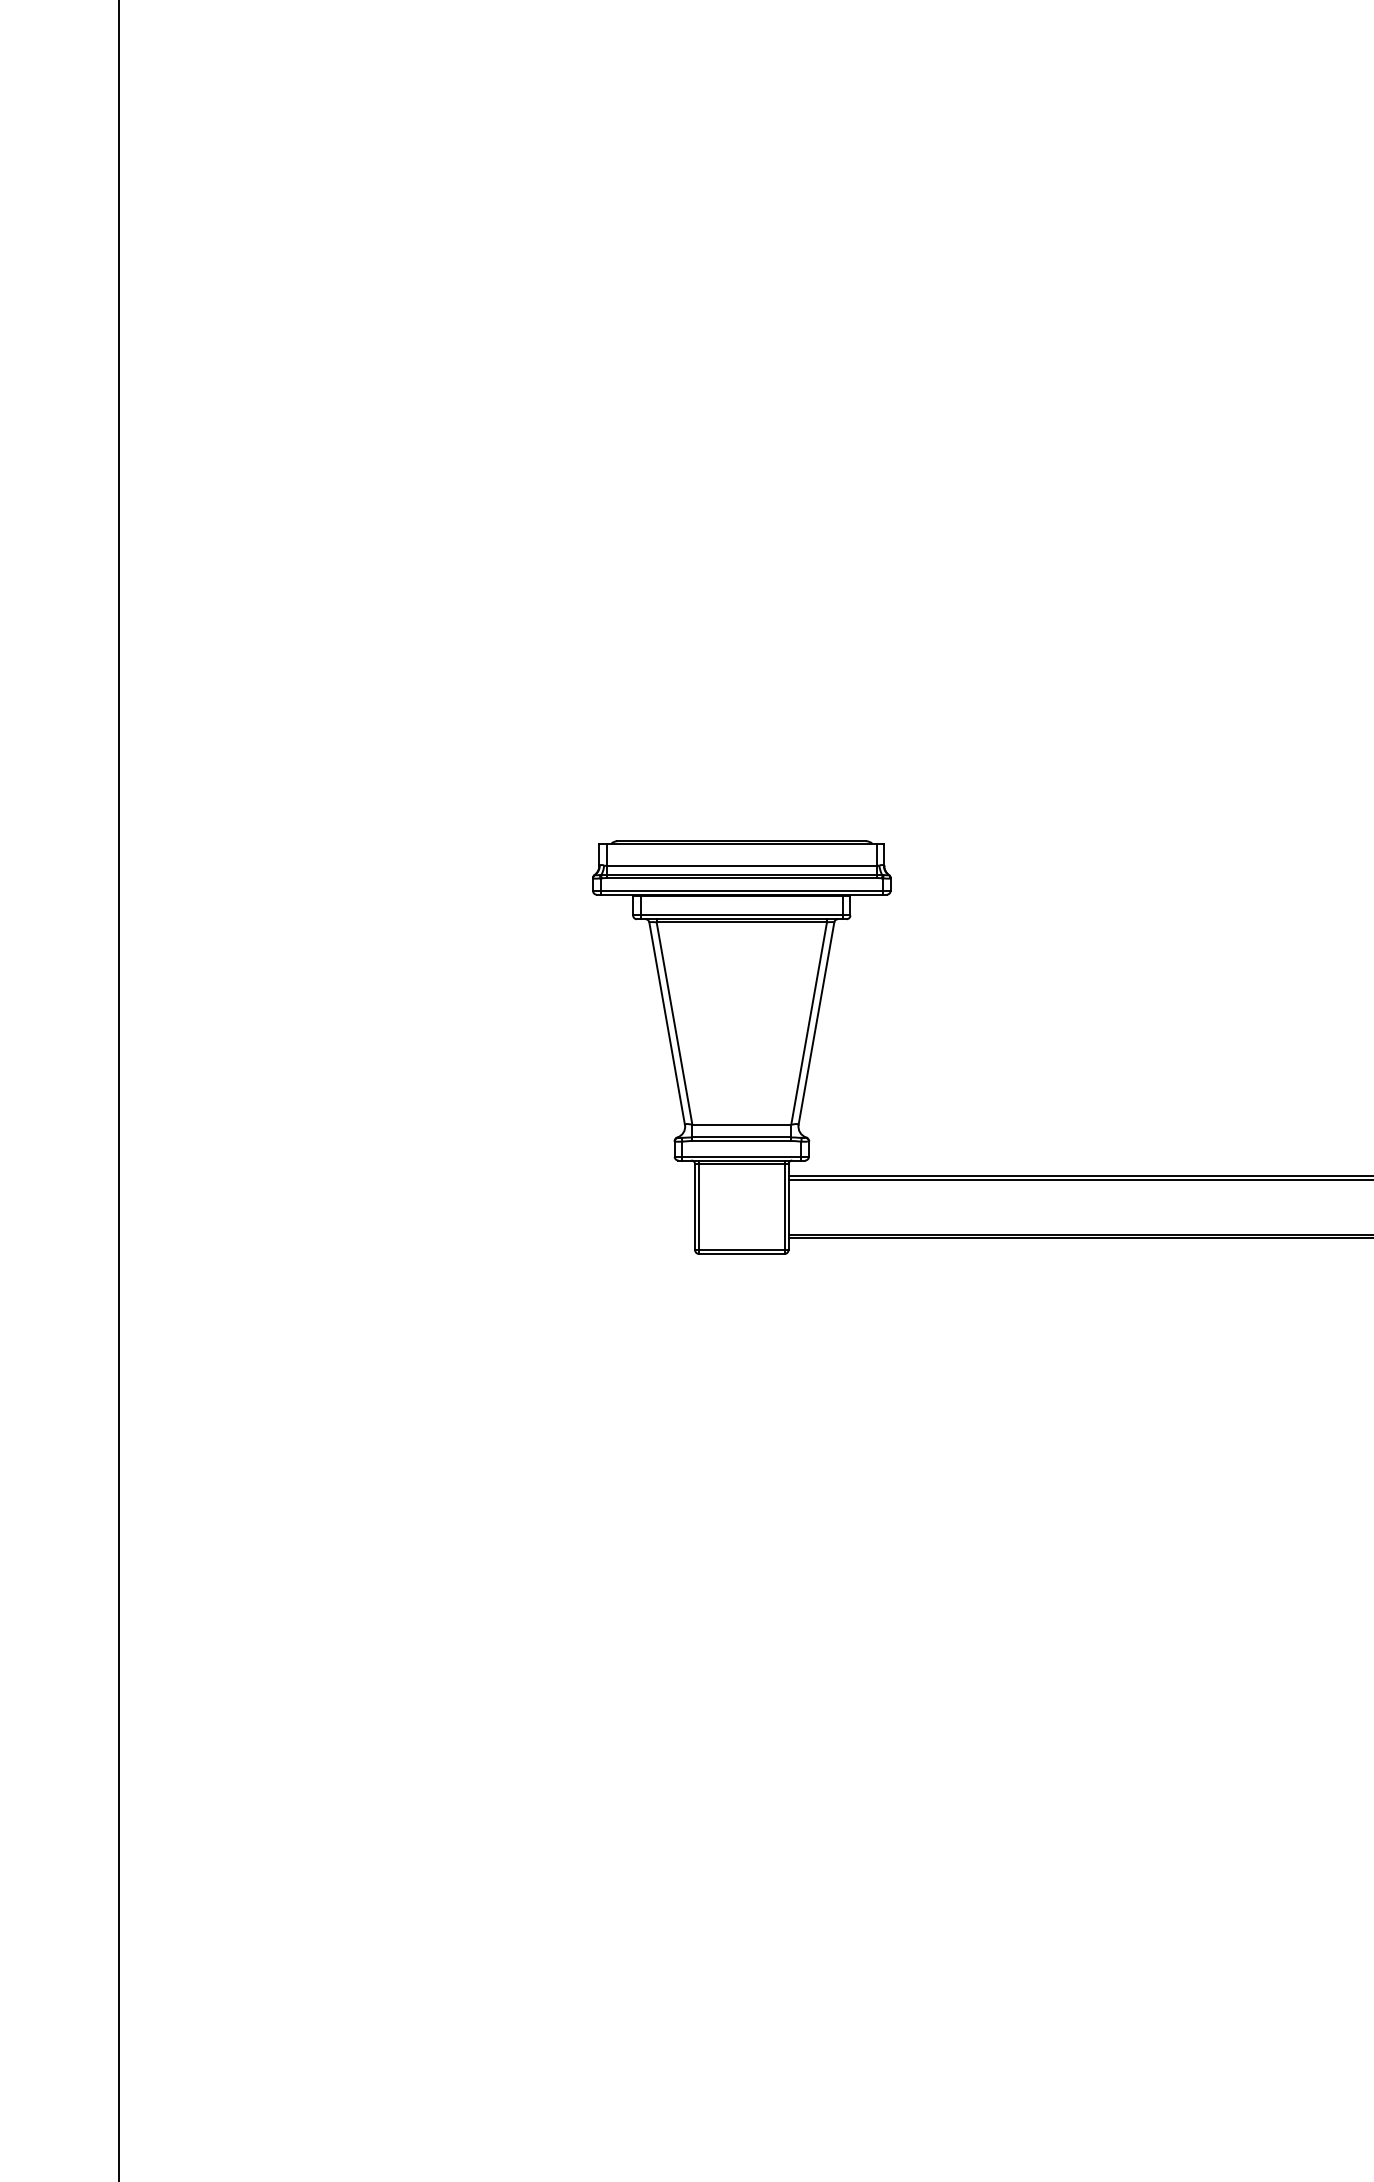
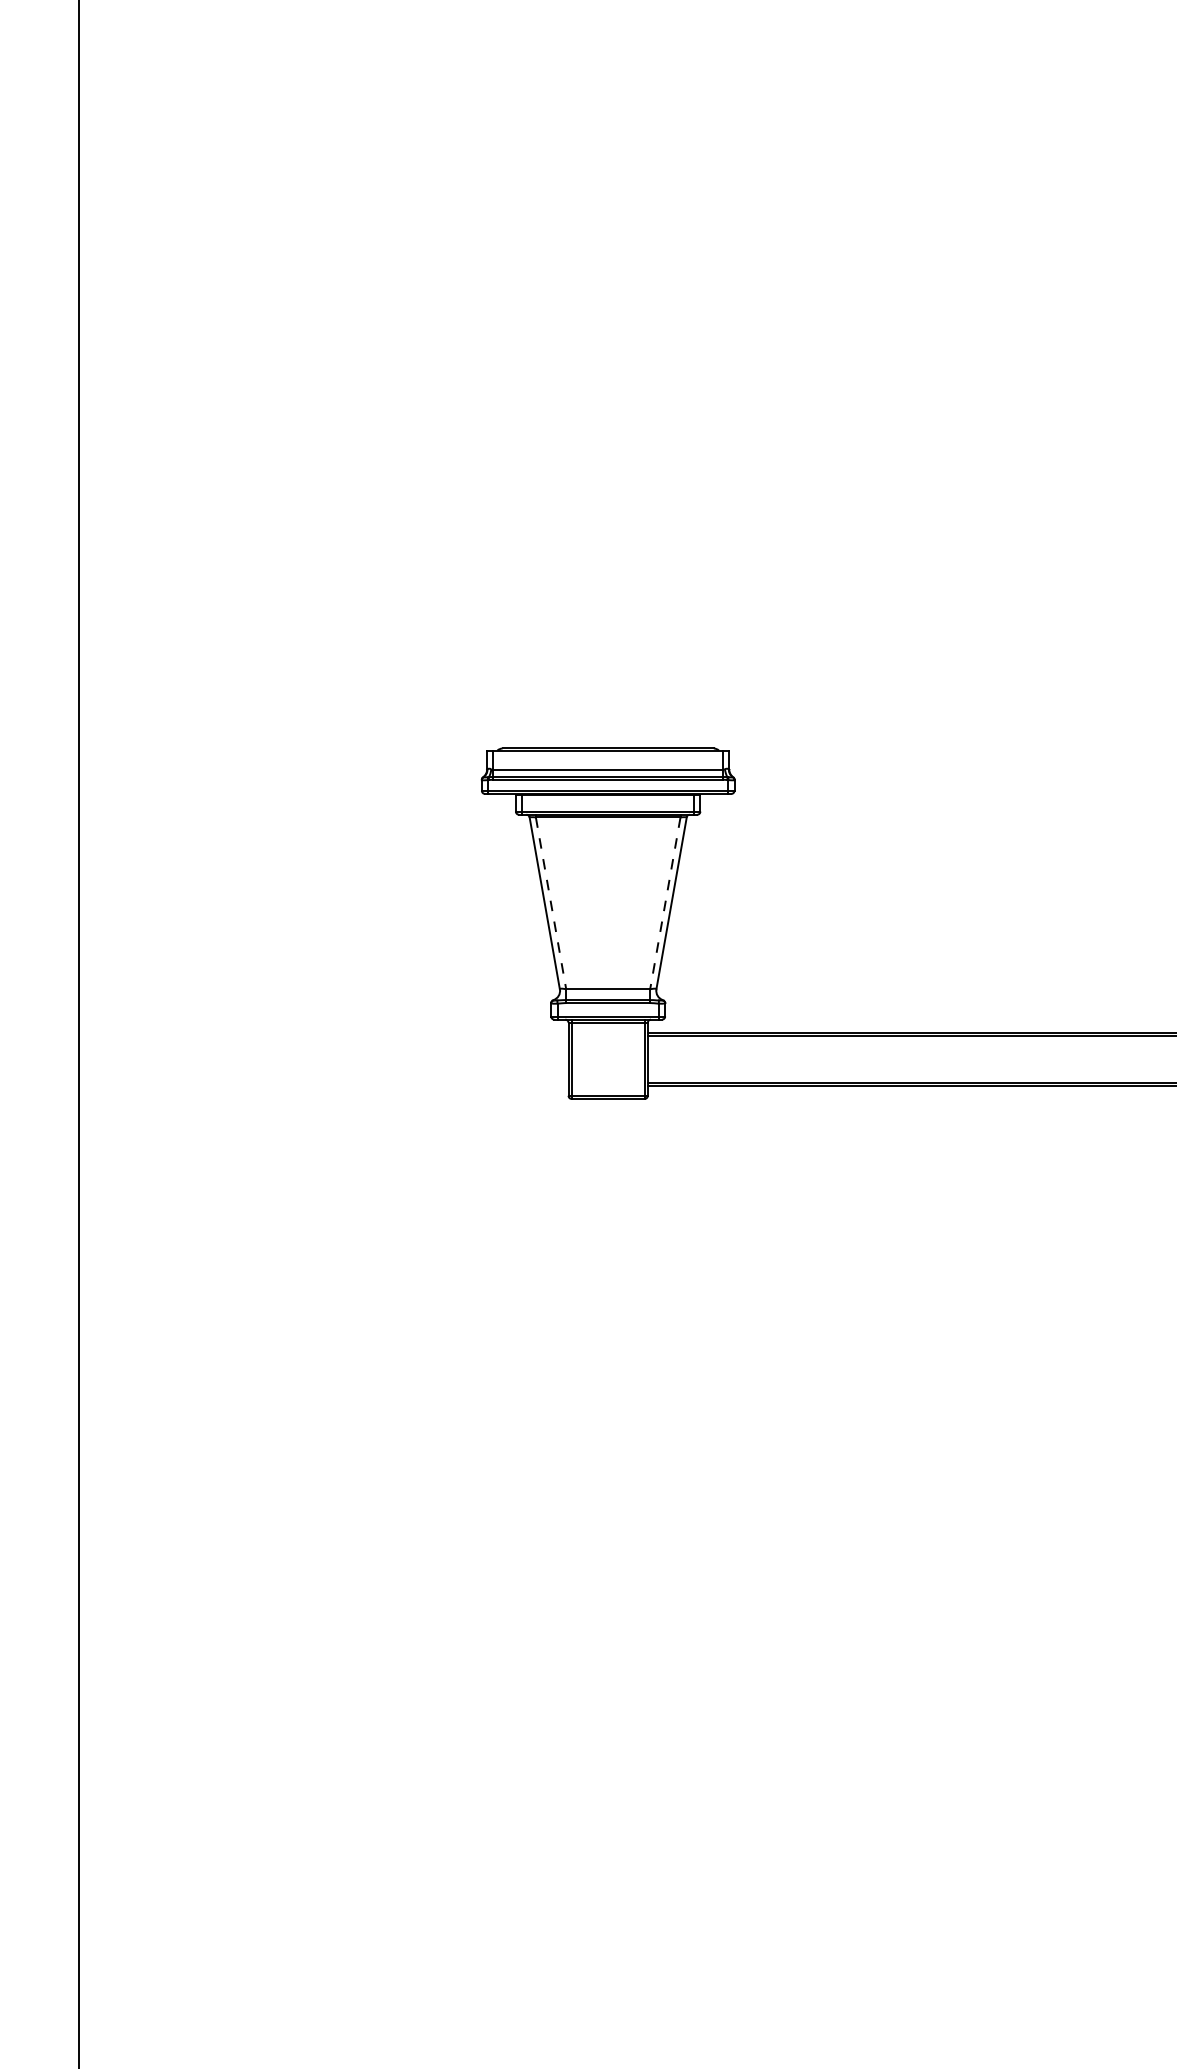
line: (675, 1023) -> (551, 903), solid -> dashed
line: (809, 1023) -> (665, 903), solid -> dashed

